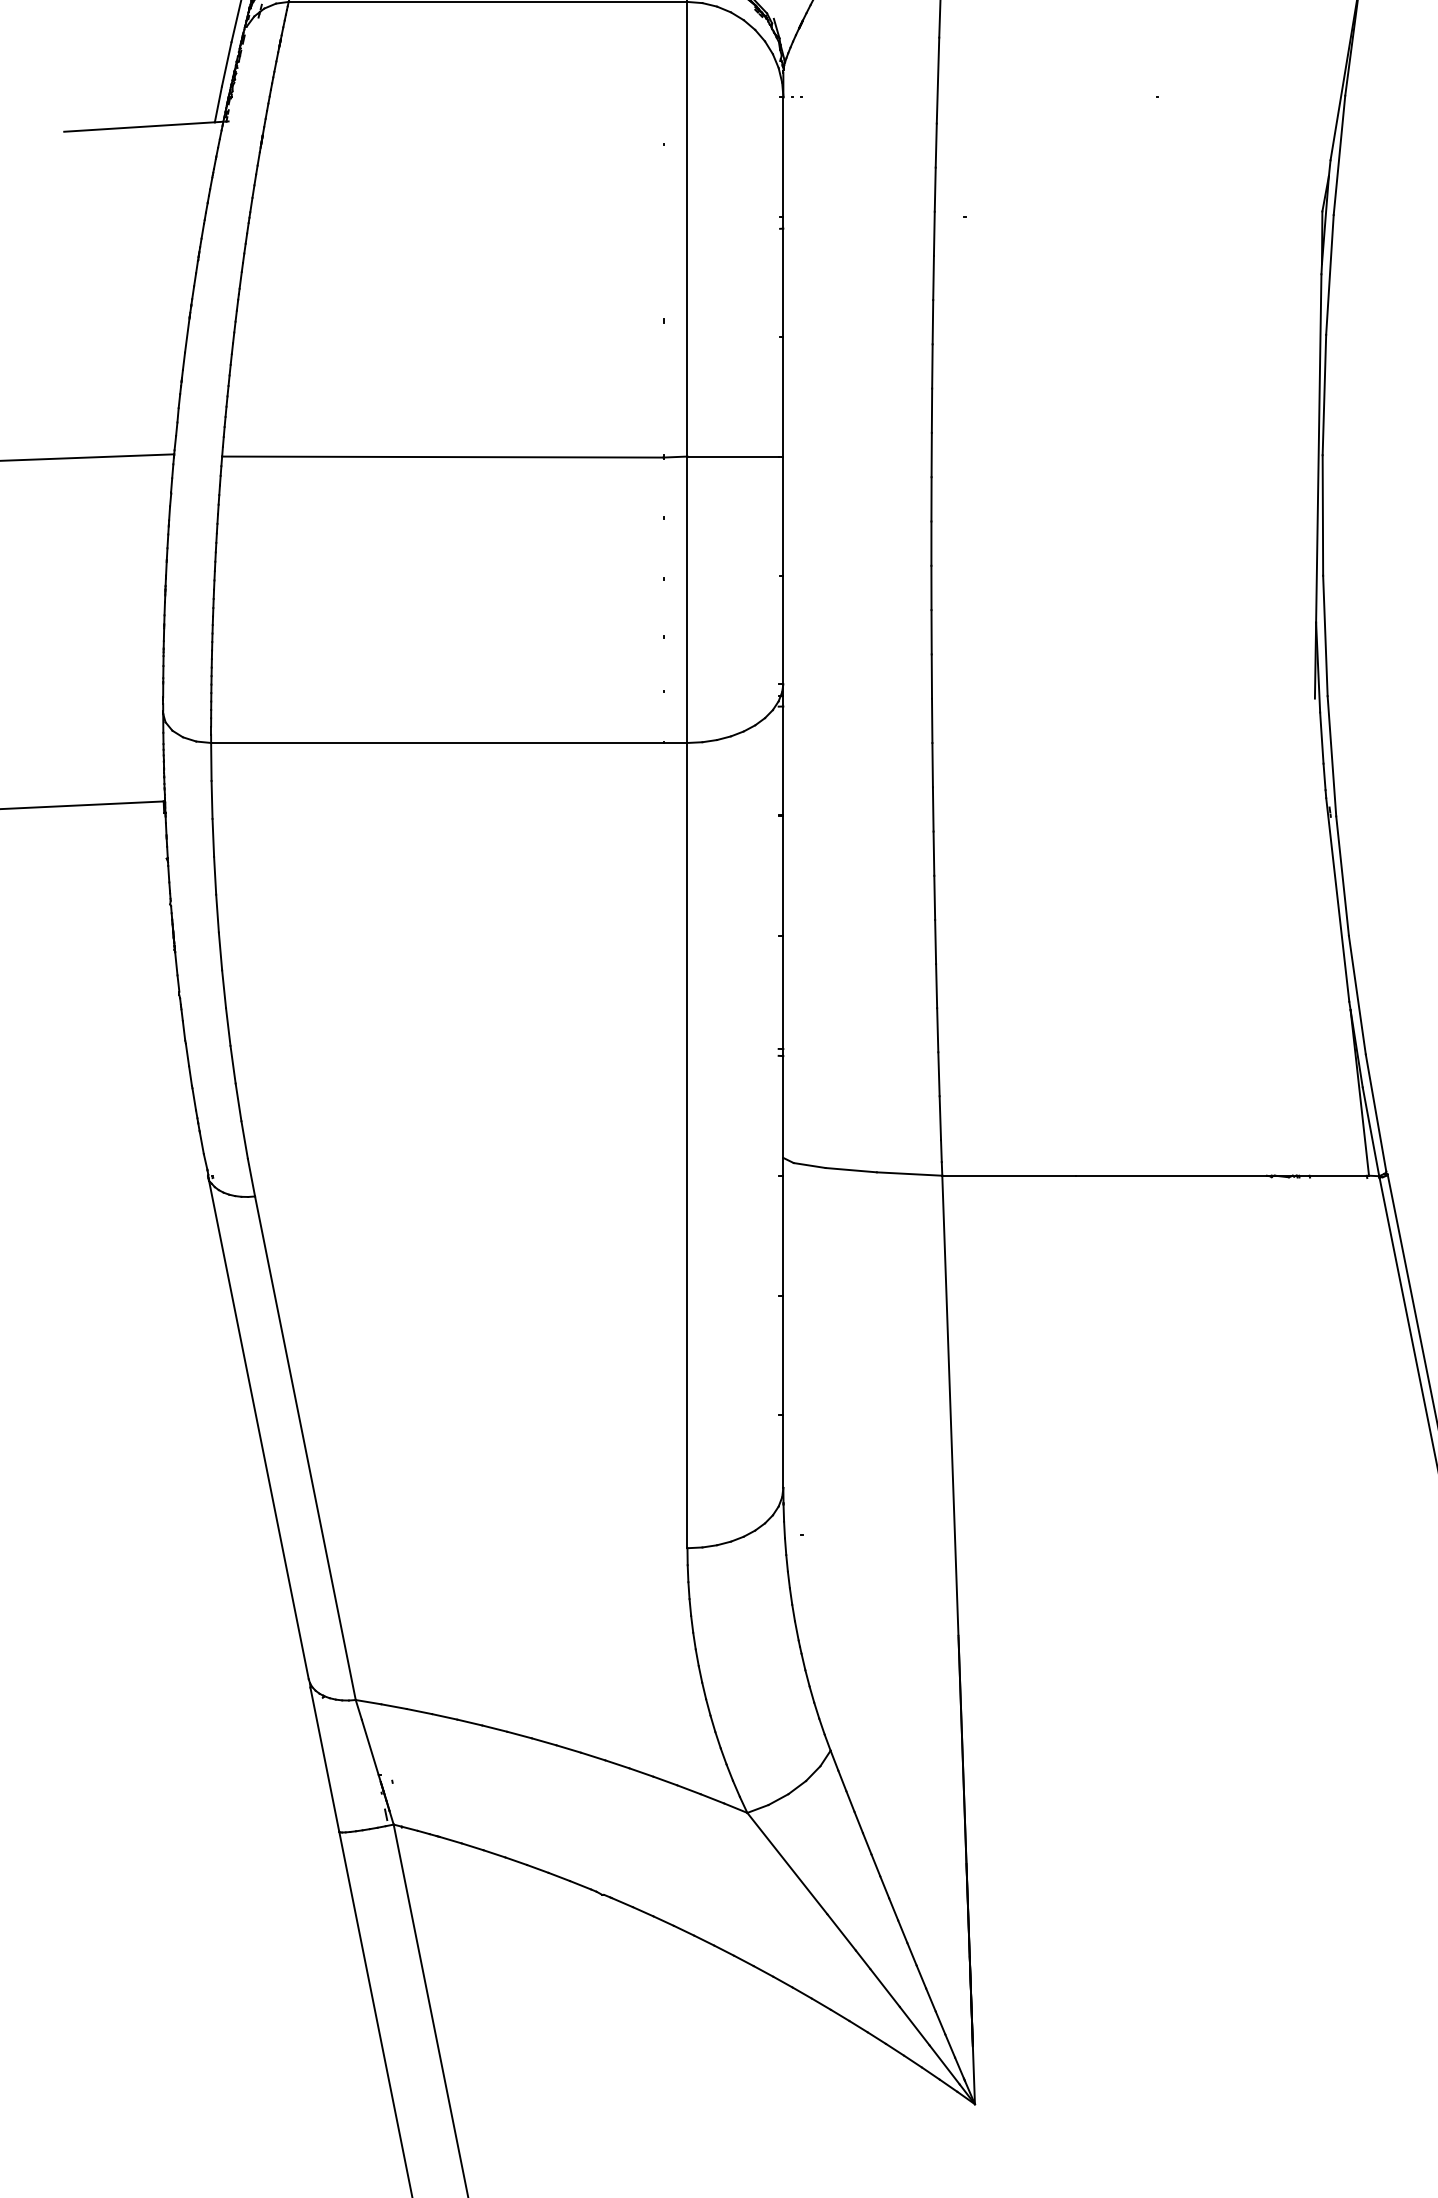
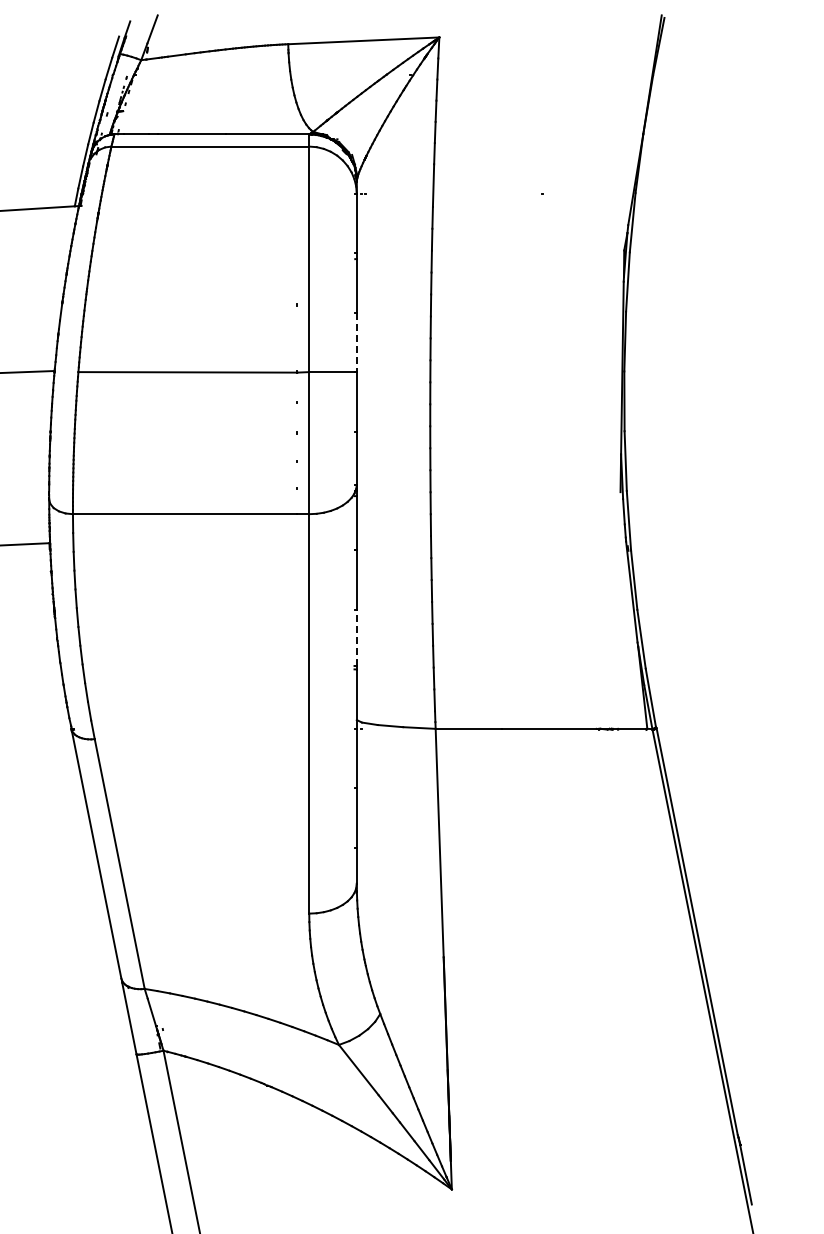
line: (782, 396) -> (356, 342), solid -> dashed
line: (782, 991) -> (356, 637), solid -> dashed

